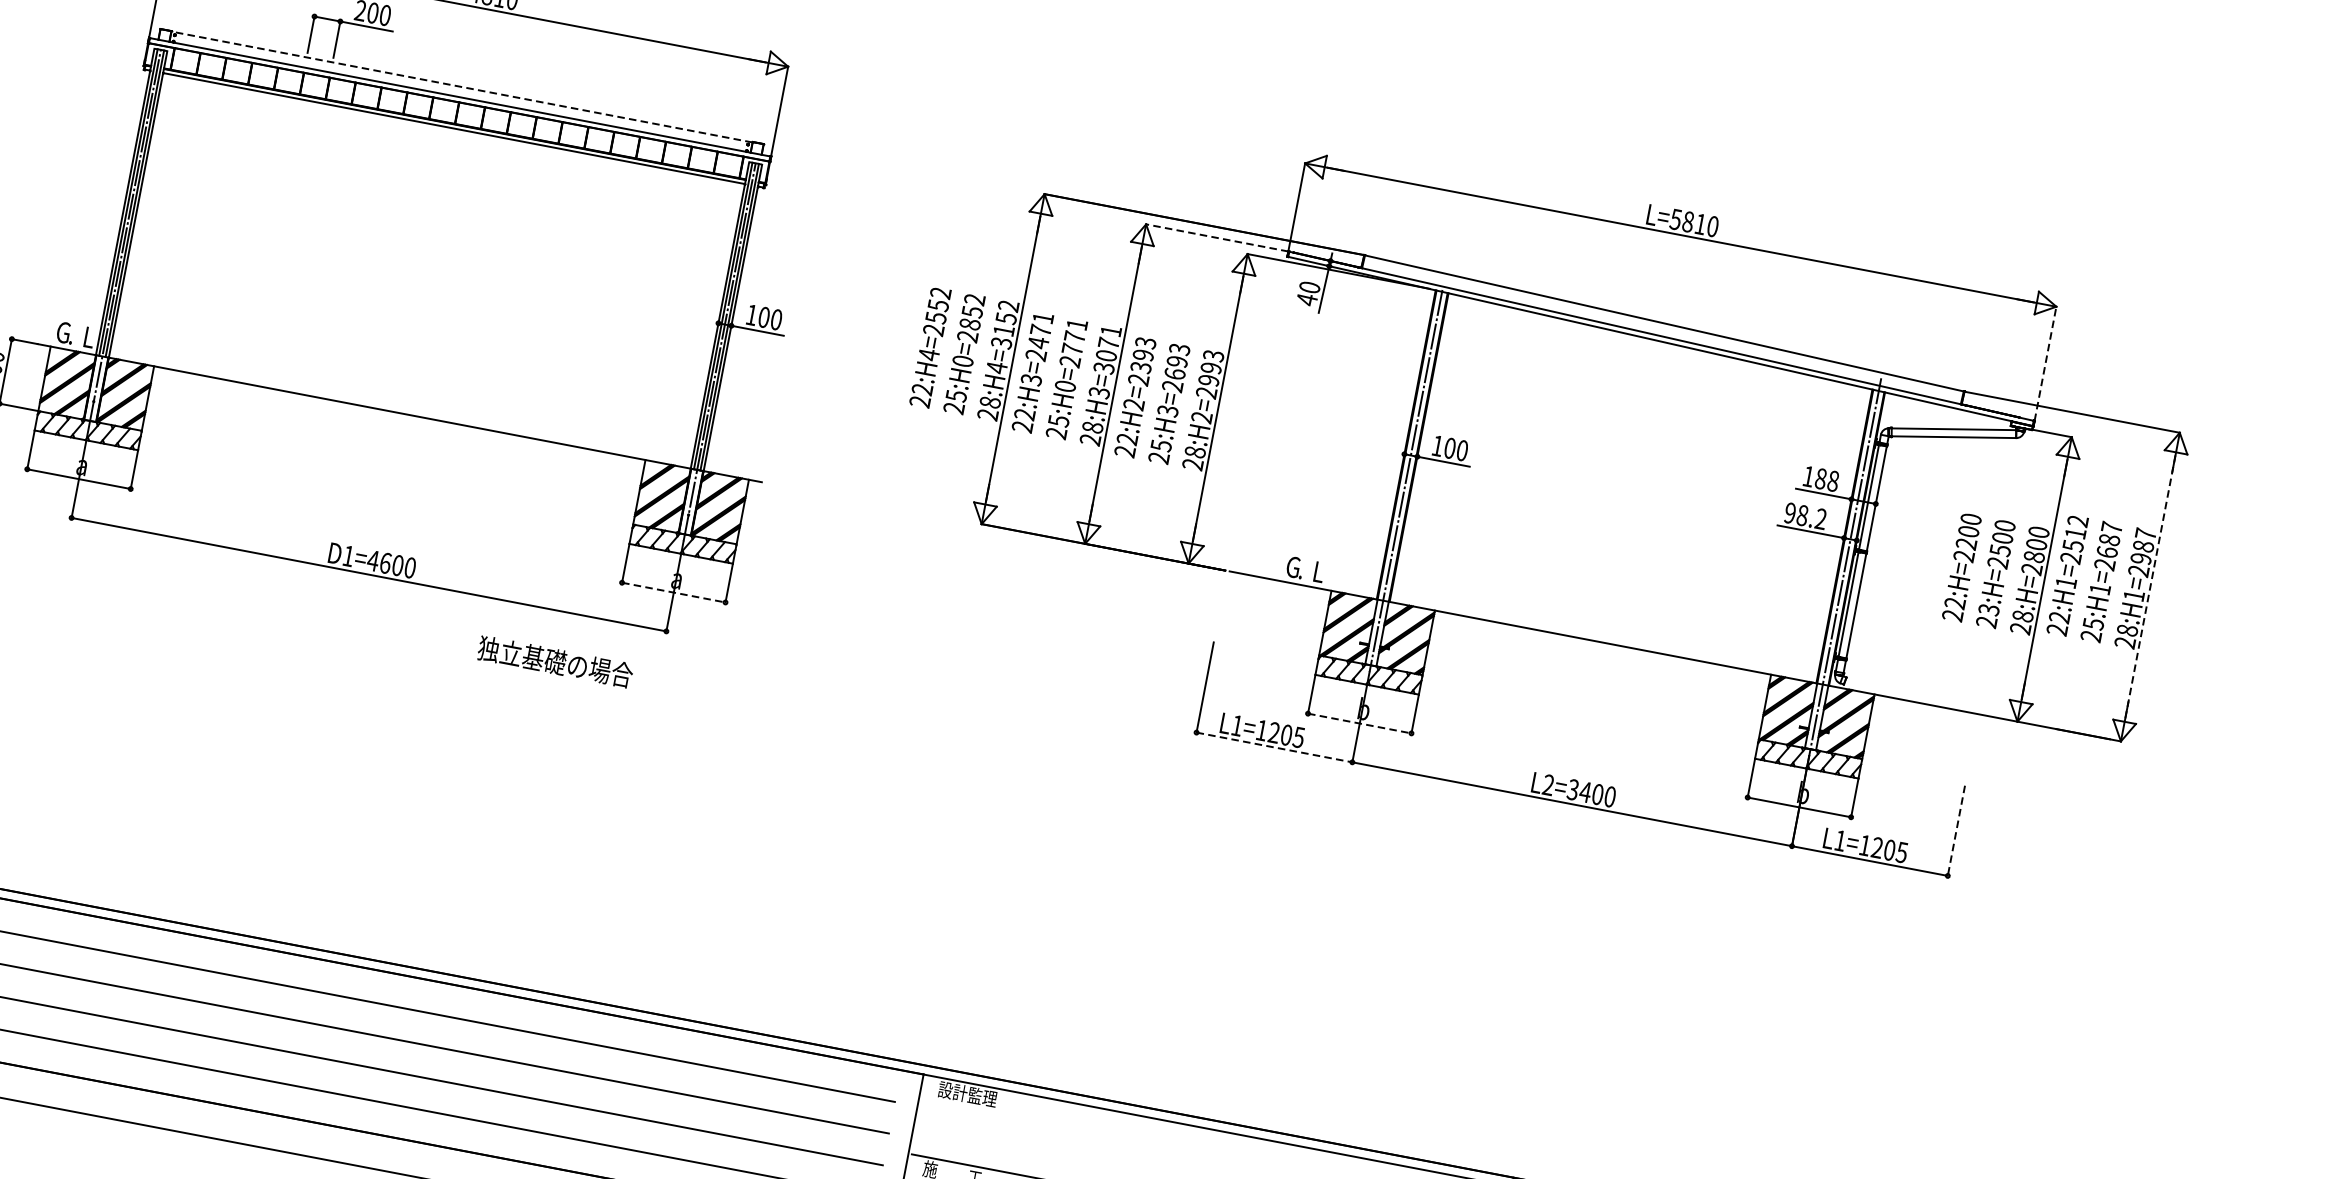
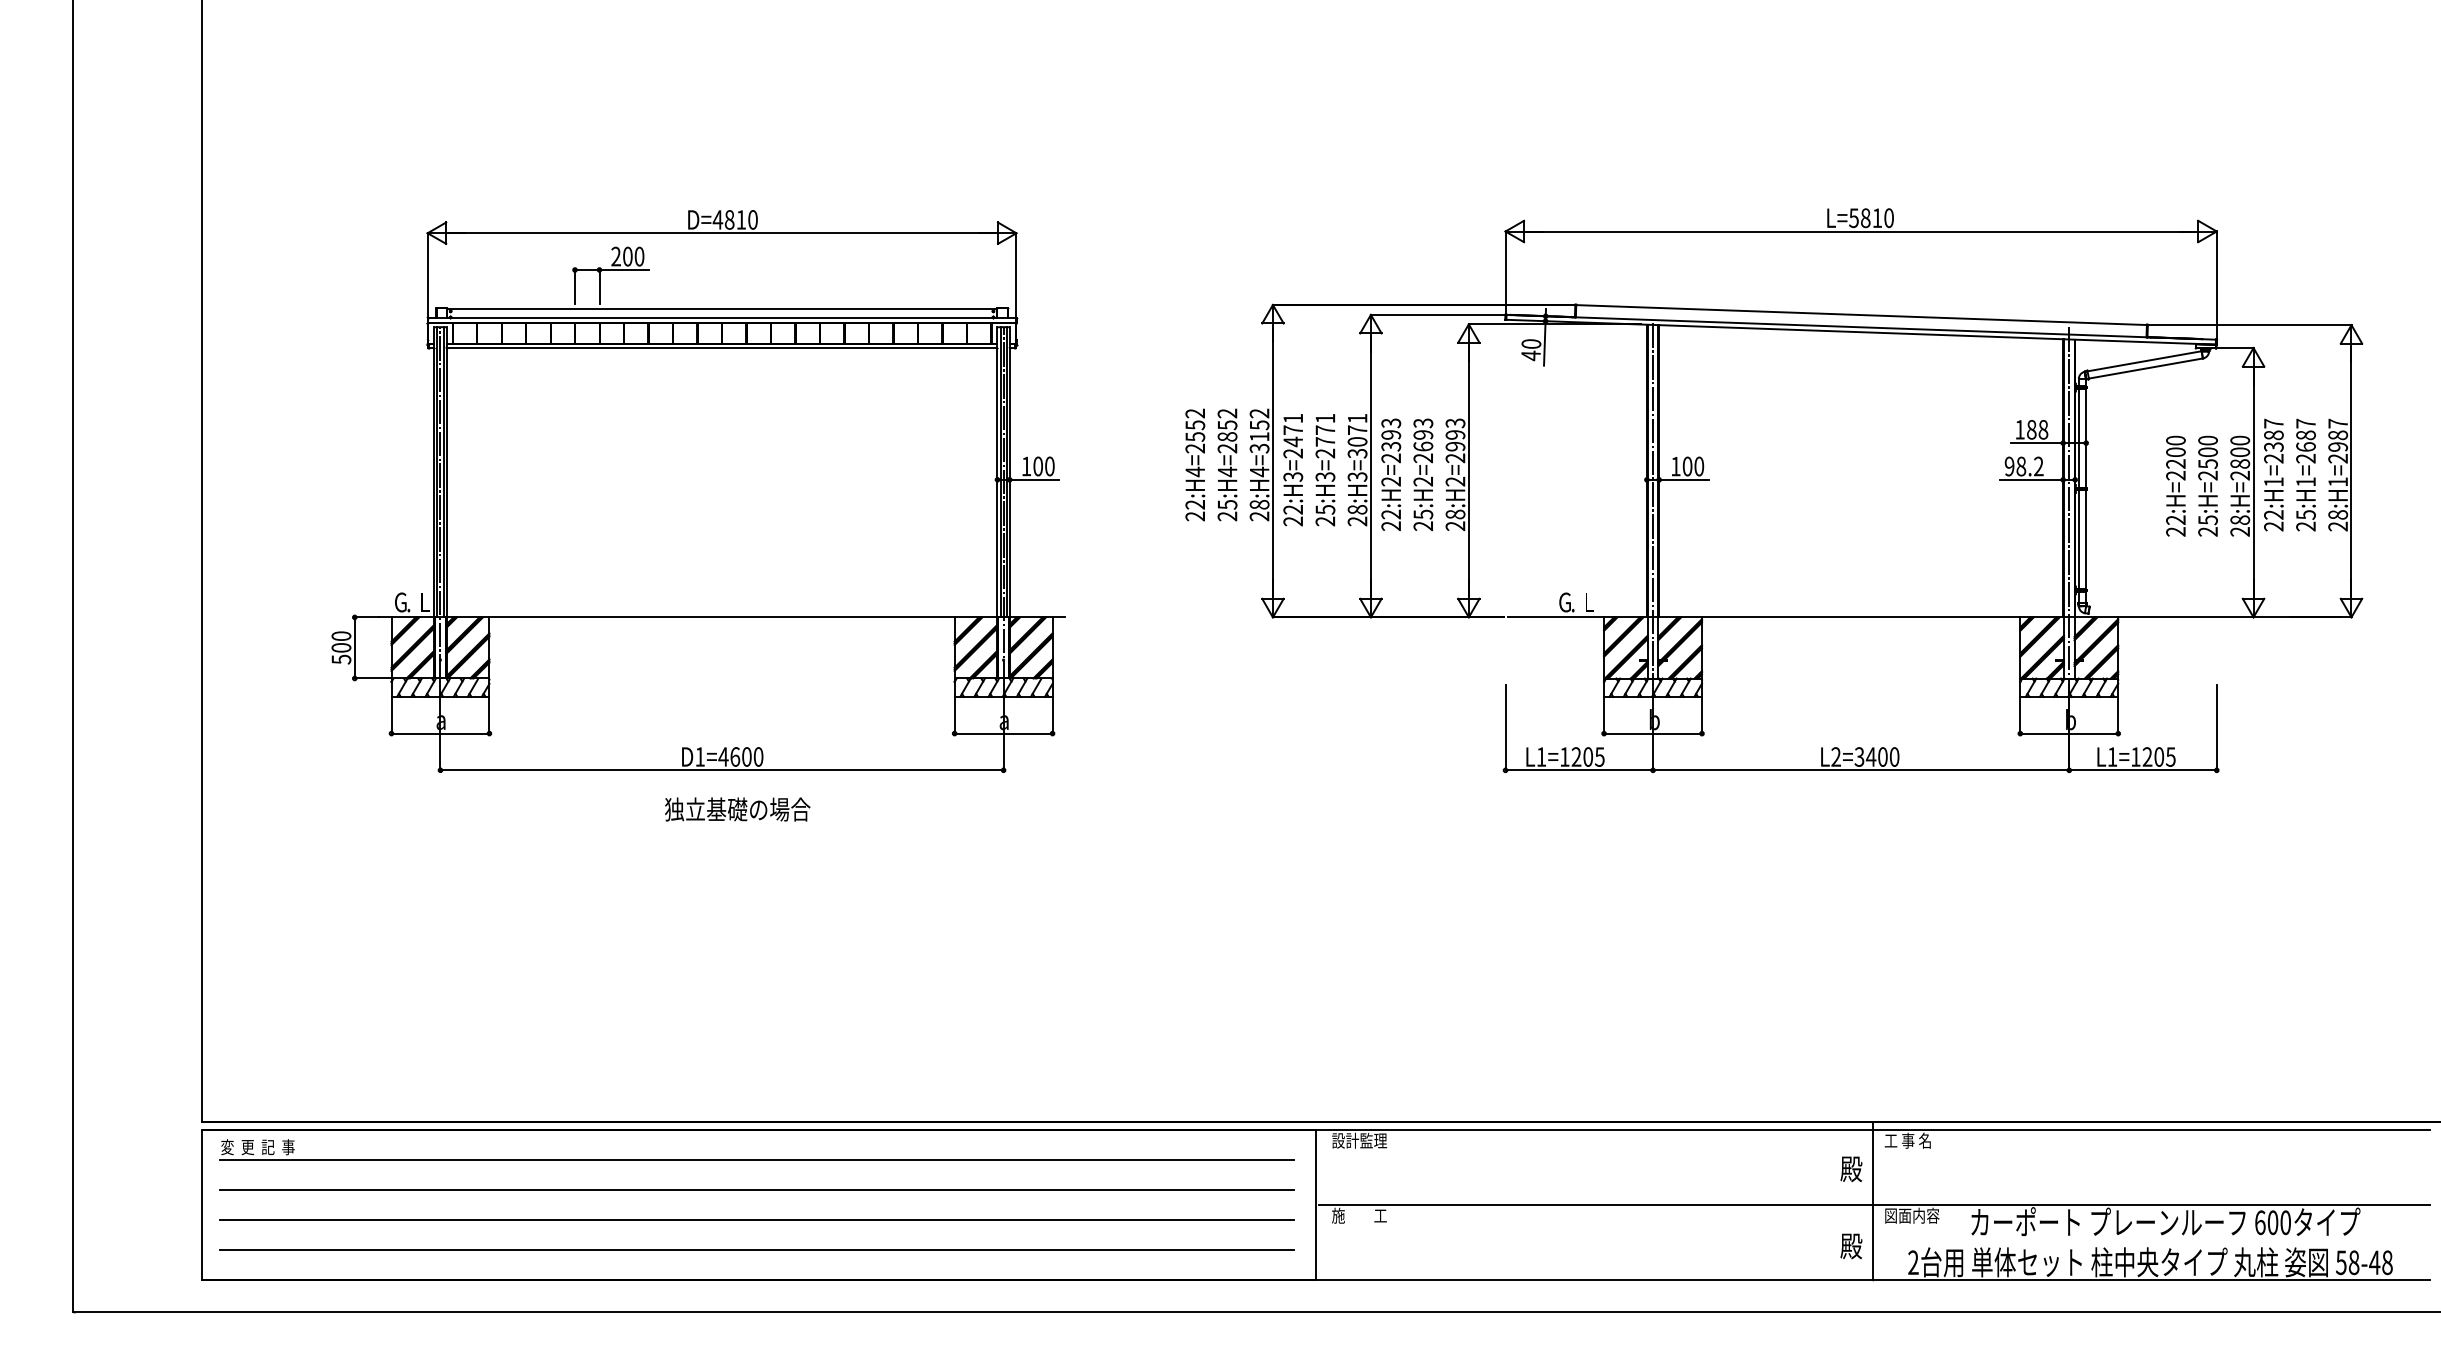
line: (461, 86) -> (721, 308), dashed -> solid
line: (1216, 237) -> (1437, 314), dashed -> solid
text: (963, 360) -> (1227, 471), 25:H0=2852 -> 25:H4=2852
line: (2045, 363) -> (2216, 285), dashed -> solid
text: (1065, 385) -> (1325, 476), 25:H0=2771 -> 25:H3=2771
text: (1168, 410) -> (1423, 481), 25:H3=2693 -> 25:H2=2693
text: (2075, 532) -> (2273, 434), 22:H1=2512 -> 22:H1=2387
line: (2150, 587) -> (2351, 471), dashed -> solid
line: (673, 592) -> (1003, 733), dashed -> solid
text: (1988, 609) -> (2207, 519), 23:H=2500 -> 25:H=2500
text: (555, 661) -> (737, 809), moved
line: (1360, 723) -> (1653, 733), dashed -> solid
line: (1274, 747) -> (1579, 770), dashed -> solid
line: (1956, 830) -> (2216, 727), dashed -> solid

